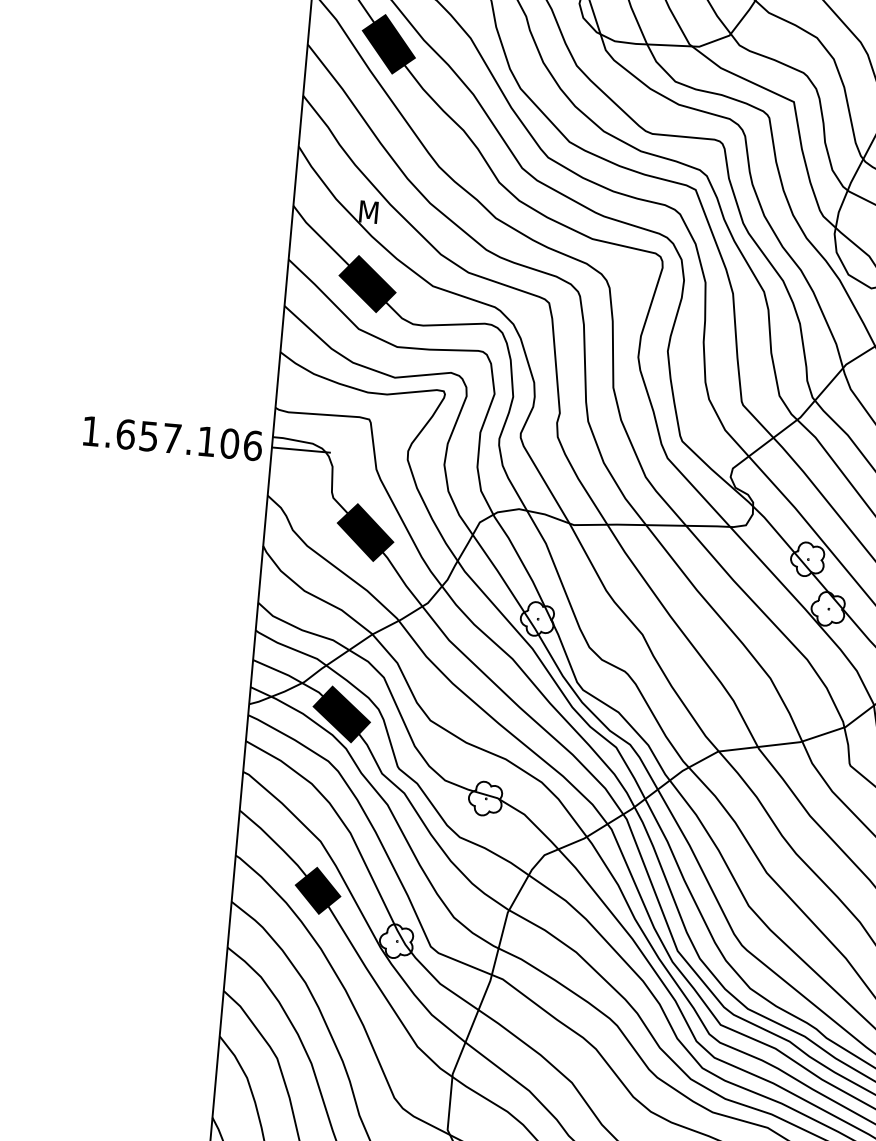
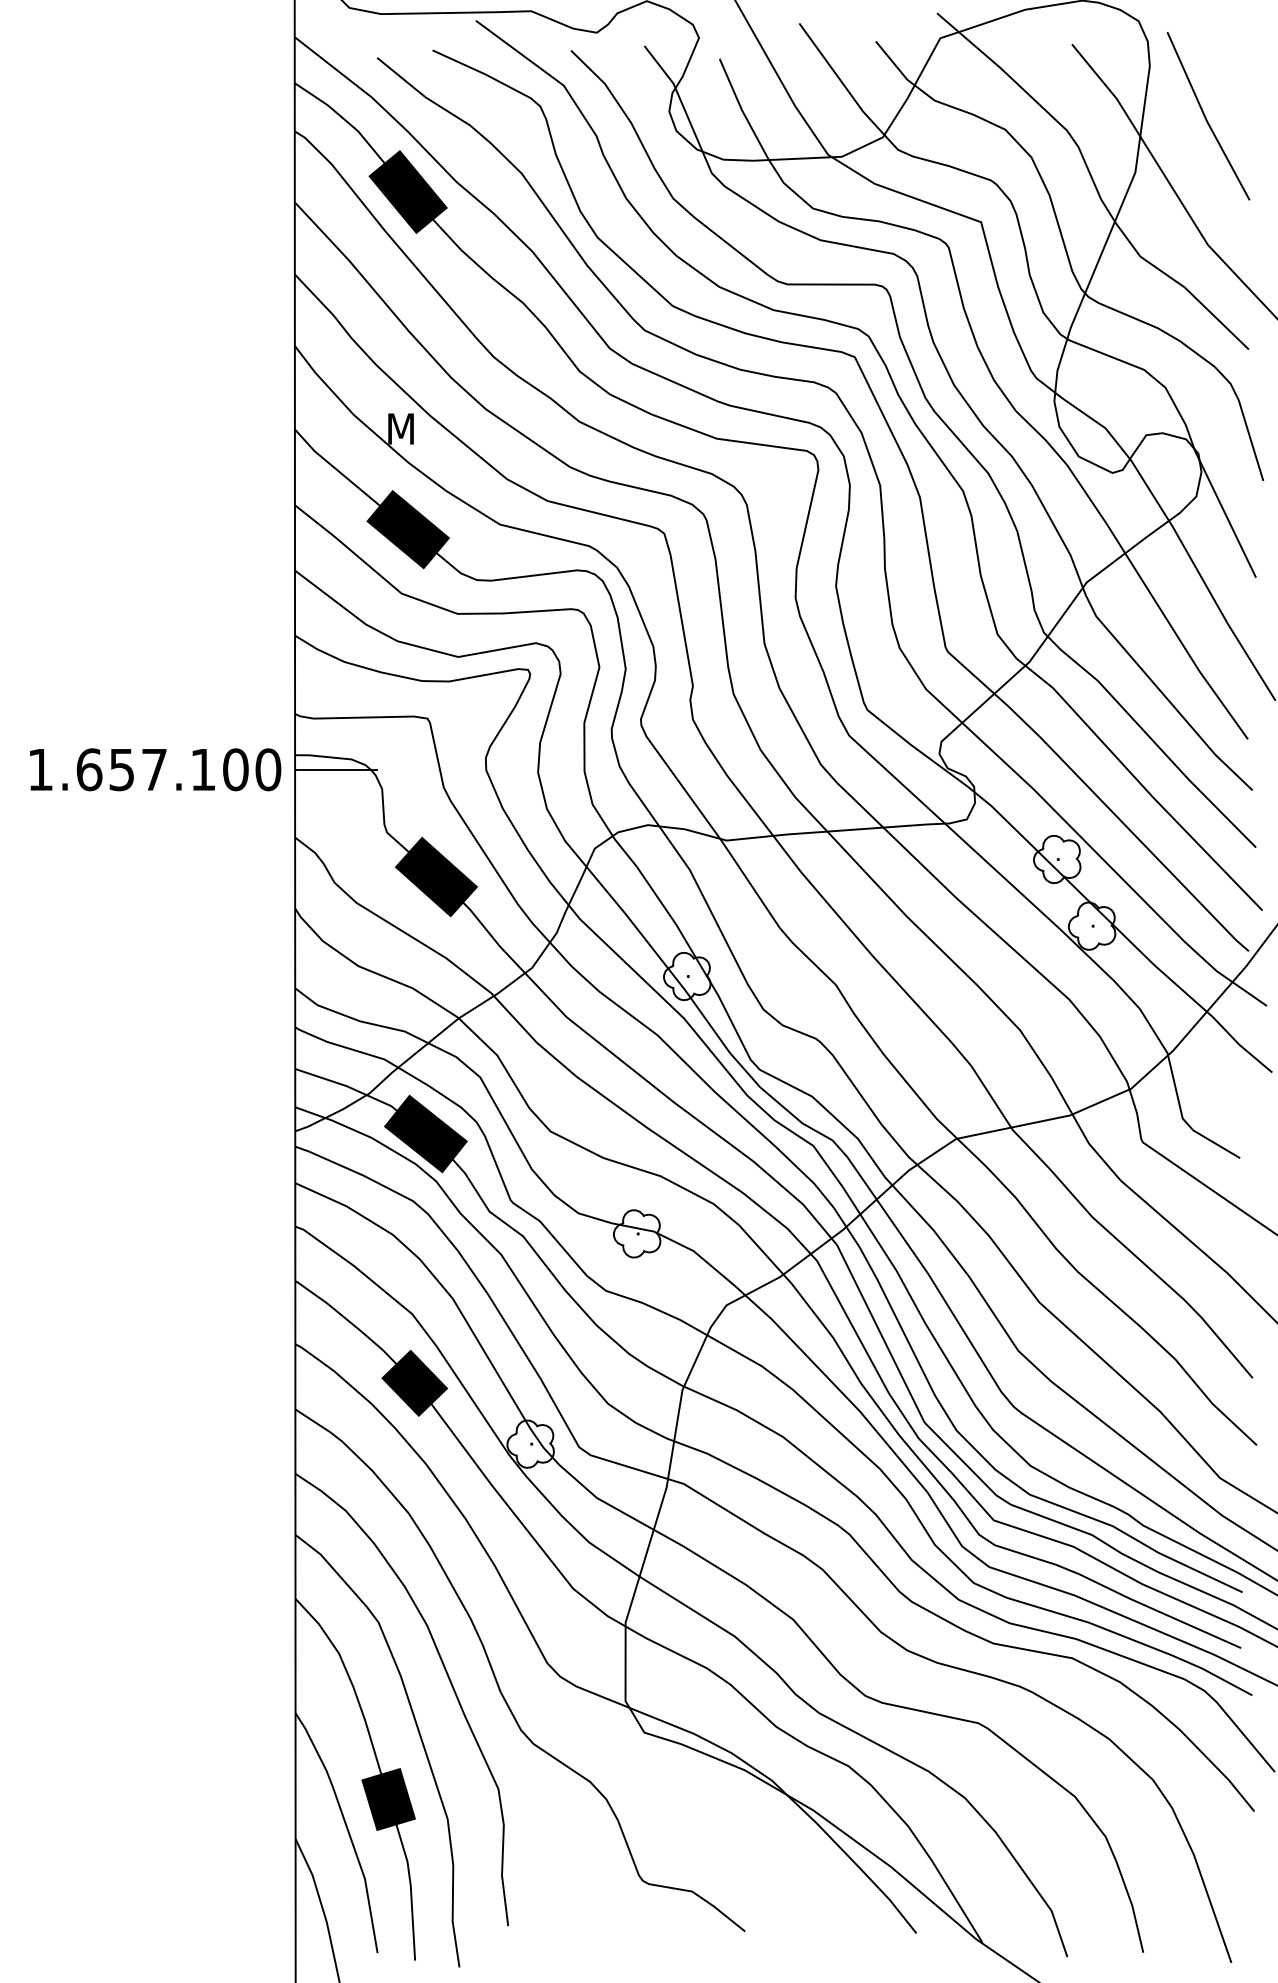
text: (253, 445) -> (268, 769), 1.657.106 -> 1.657.100

